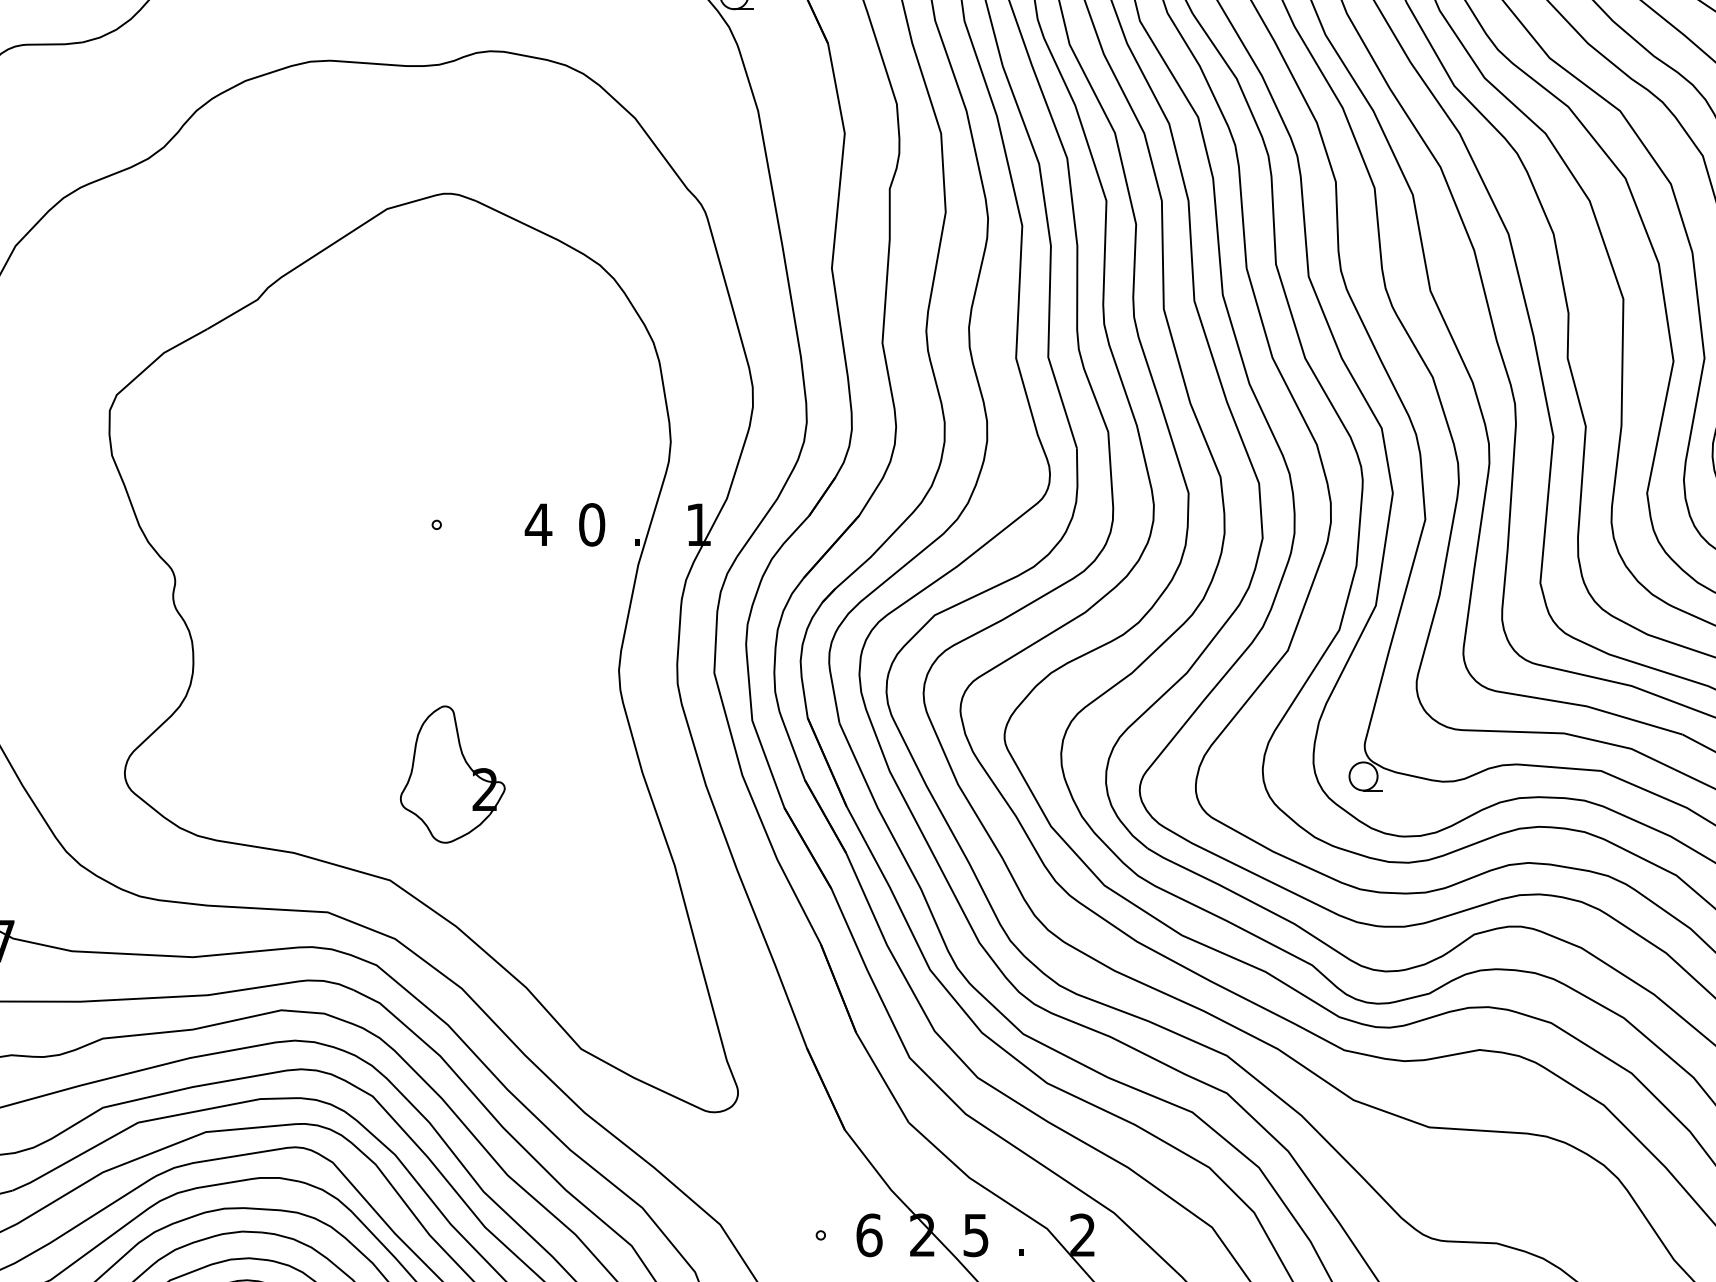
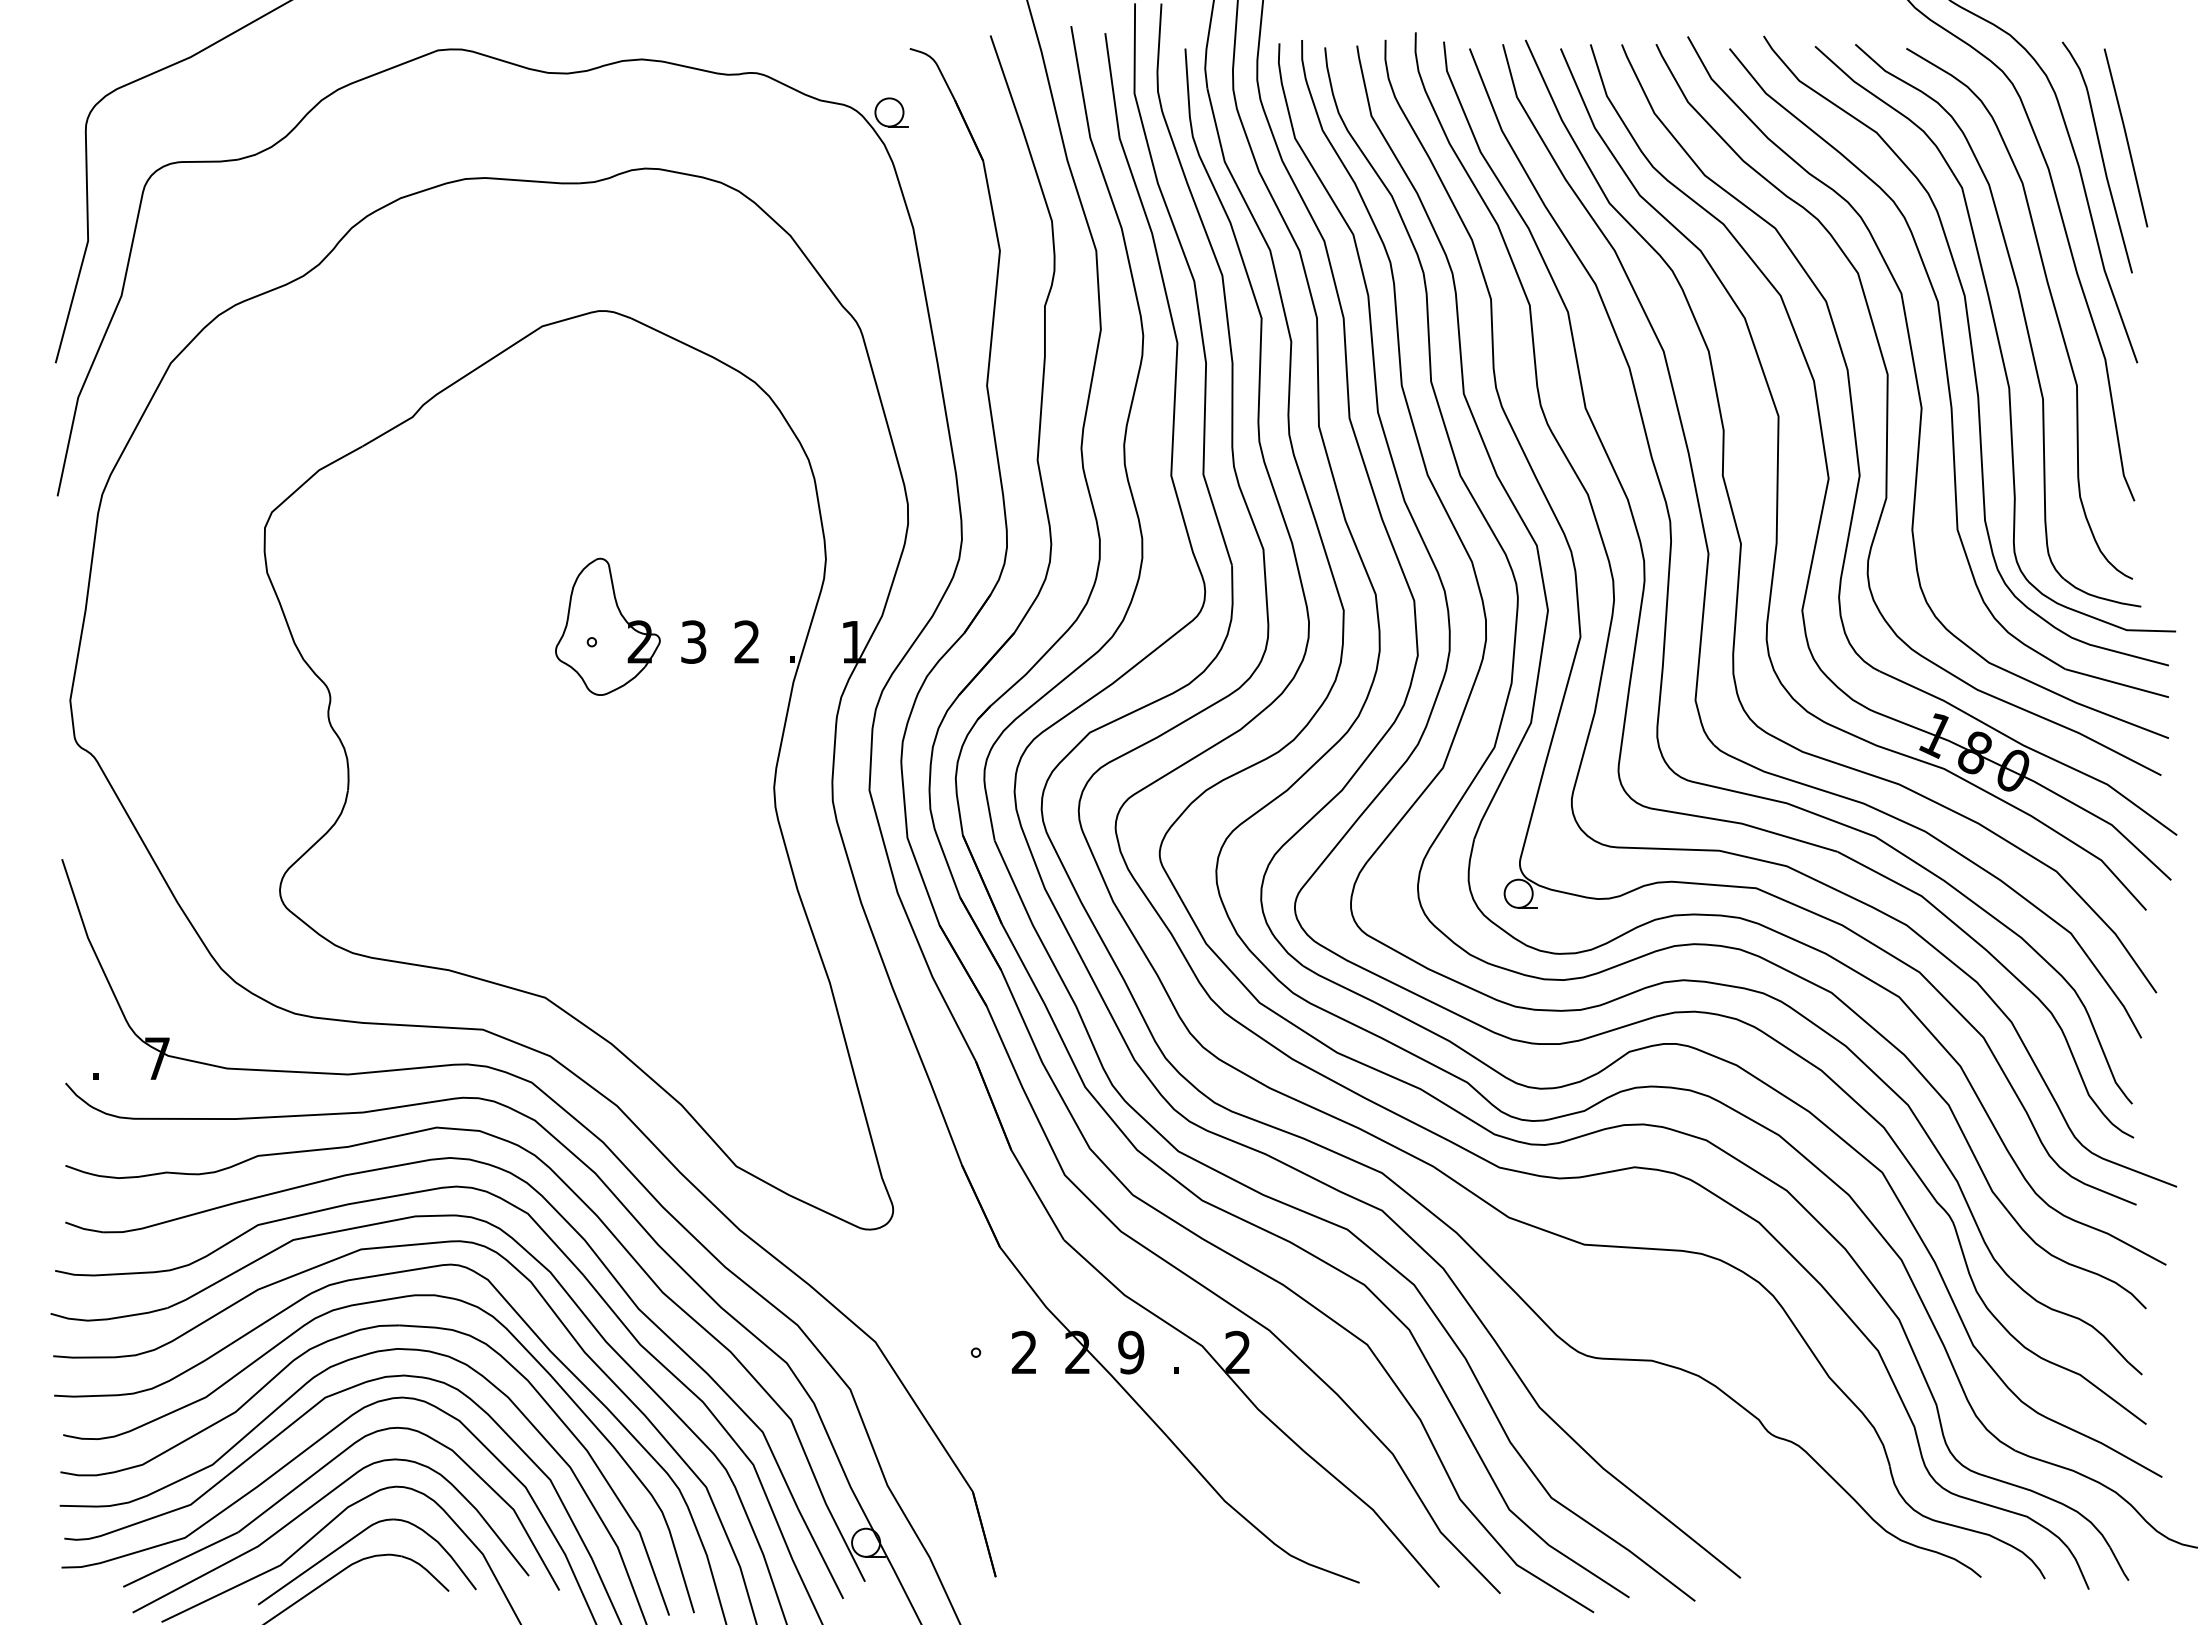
text: (538, 524) -> (693, 641), 4 -> 3
text: (592, 524) -> (747, 641), 0 -> 2
part: (452, 774) -> (607, 626), moved
text: (869, 1235) -> (1024, 1352), 6 -> 2
text: (976, 1235) -> (1131, 1352), 5 -> 9

